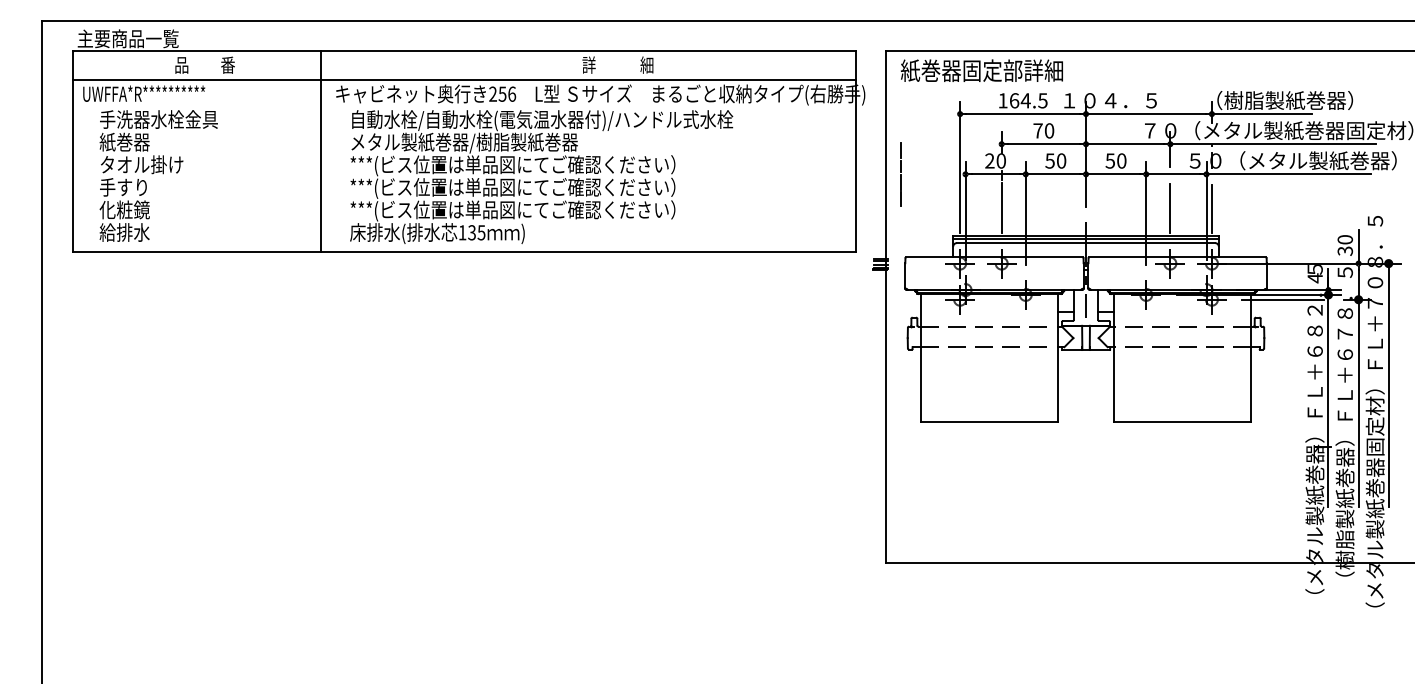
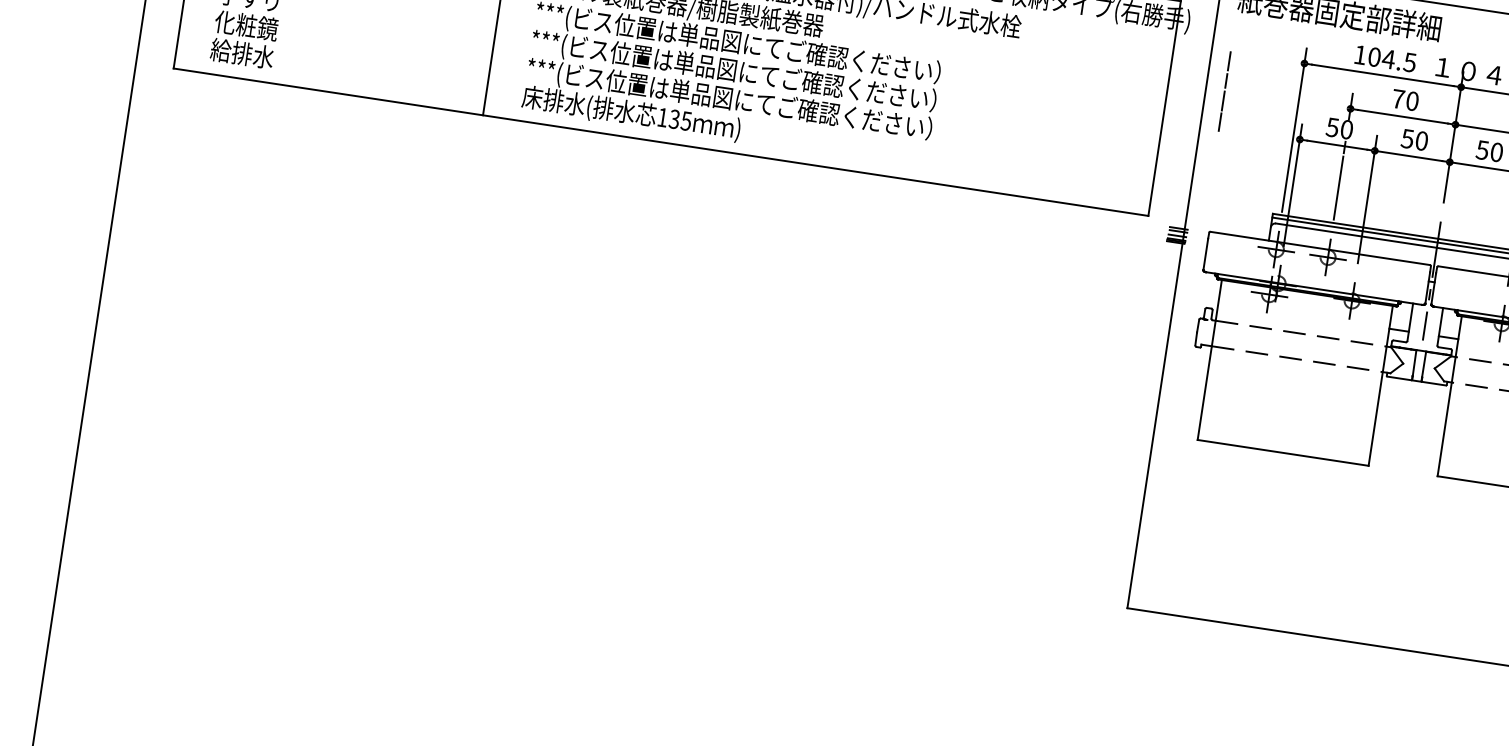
text: (1014, 100) -> (1374, 56), 164.5 -> 104.5
text: (989, 160) -> (1332, 126), 20 -> 50
line: (900, 174) -> (1224, 91), moved

